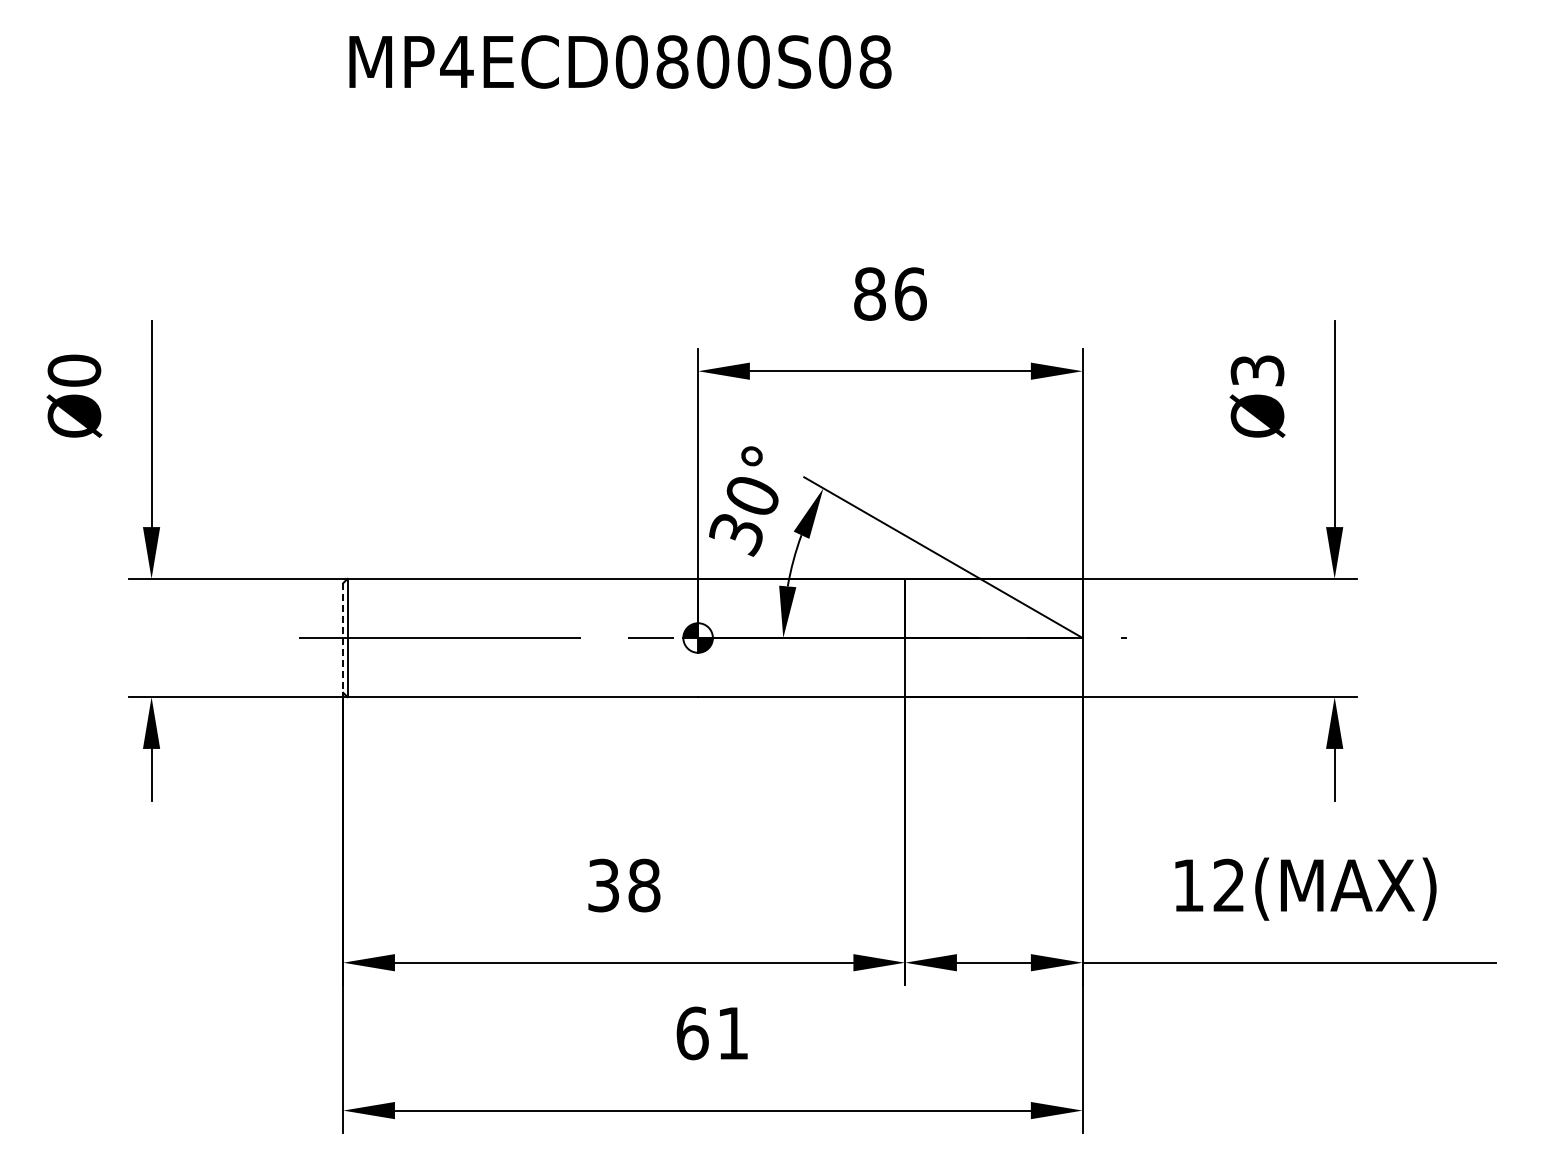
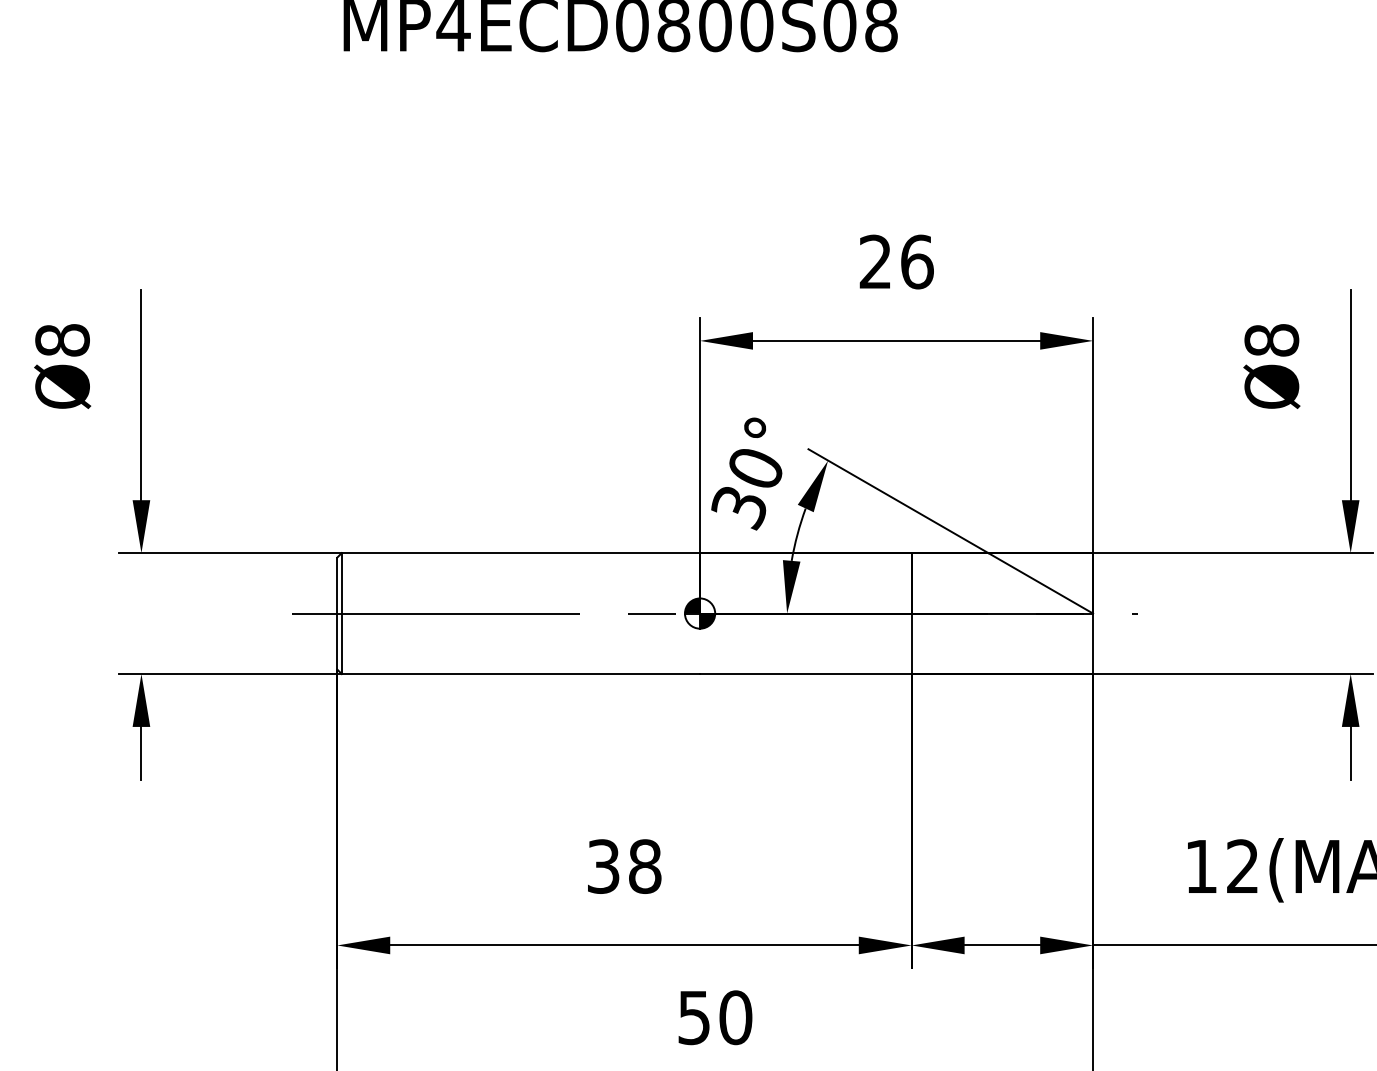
text: (869, 293) -> (875, 261), 86 -> 26
text: (73, 370) -> (61, 340), Ø0 -> Ø8
text: (1257, 370) -> (1271, 340), Ø3 -> Ø8
line: (343, 638) -> (337, 614), dashed -> solid
text: (712, 1033) -> (714, 1017), 61 -> 50

